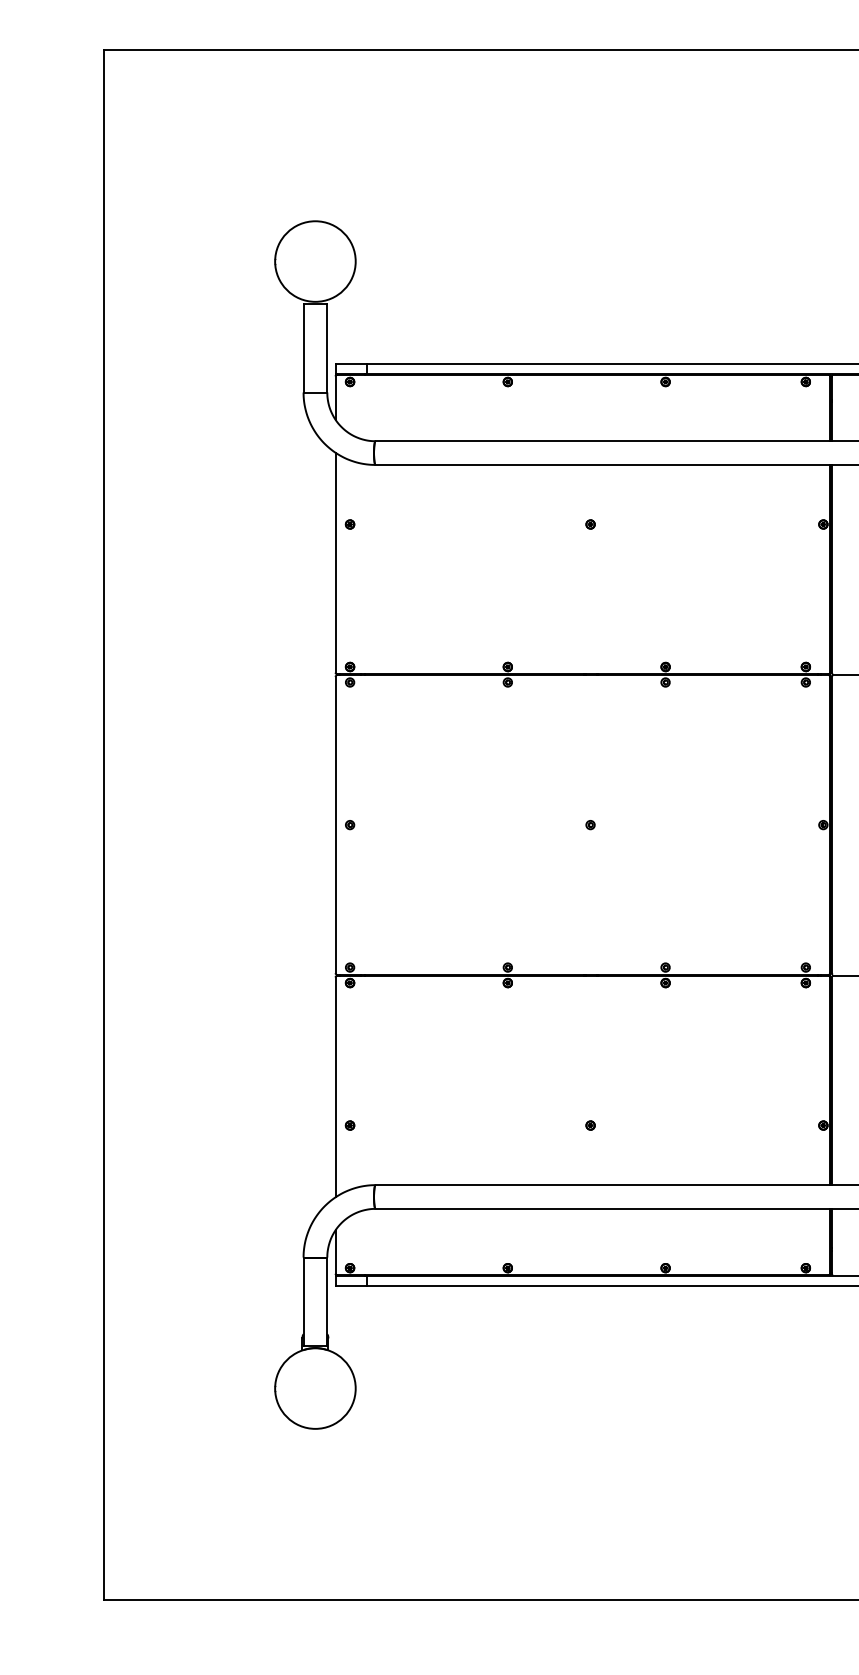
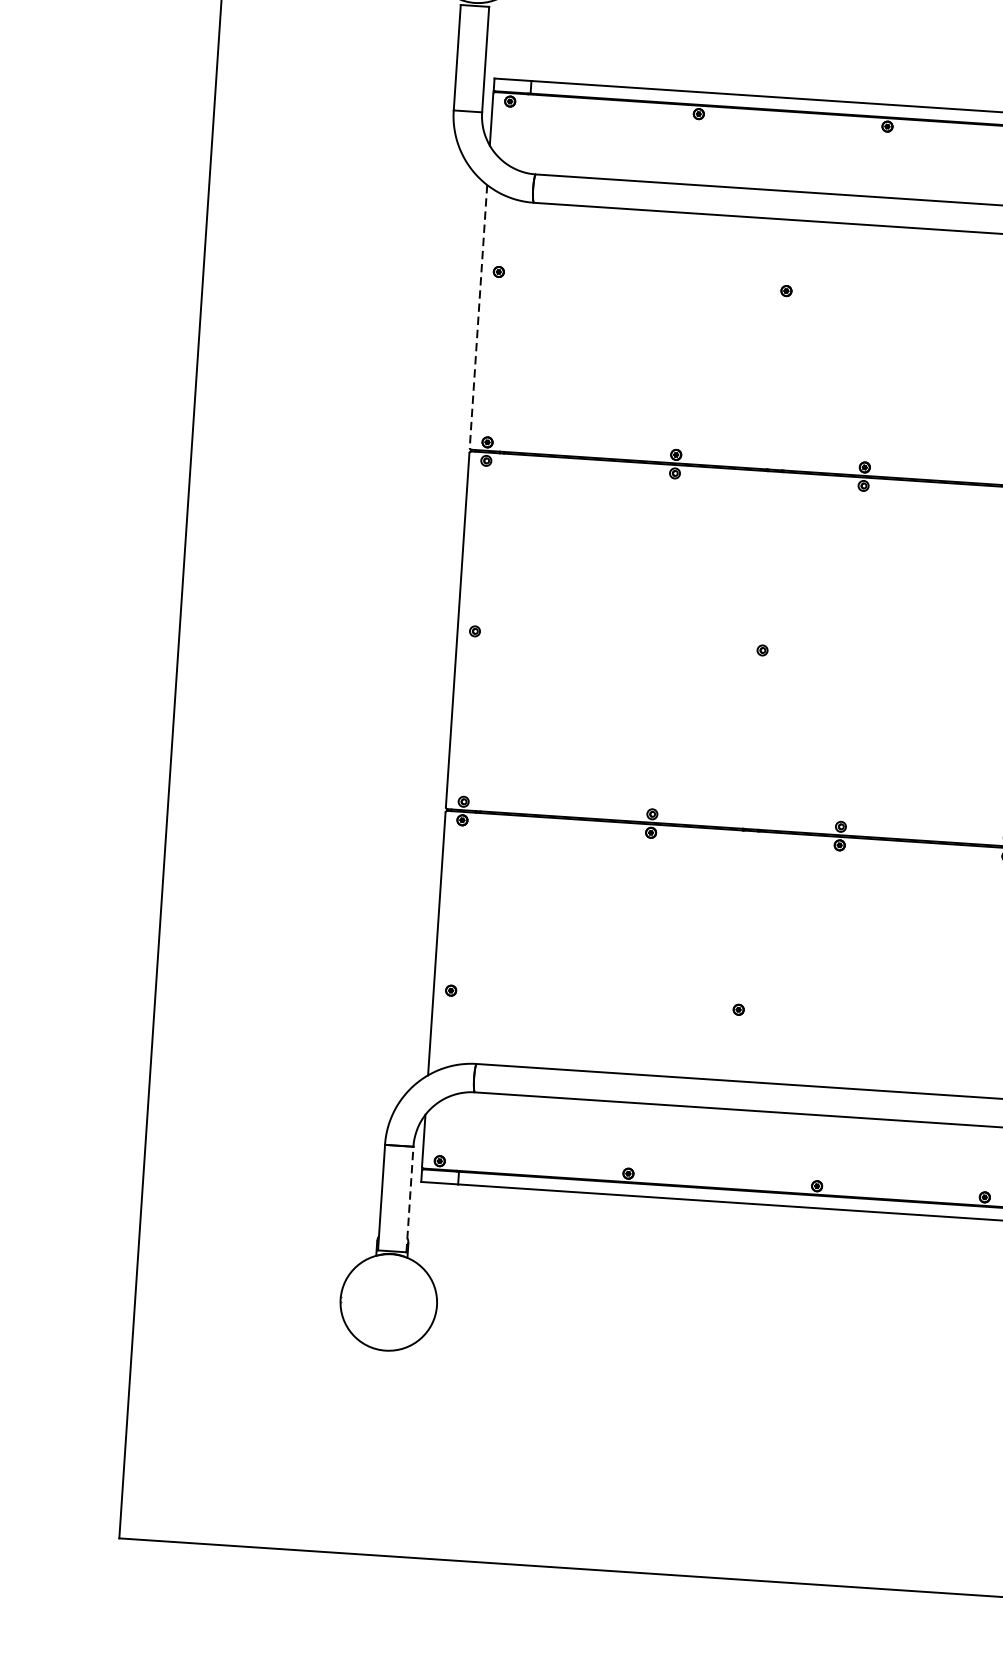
line: (335, 562) -> (478, 316), solid -> dashed
line: (327, 1301) -> (410, 1199), solid -> dashed

